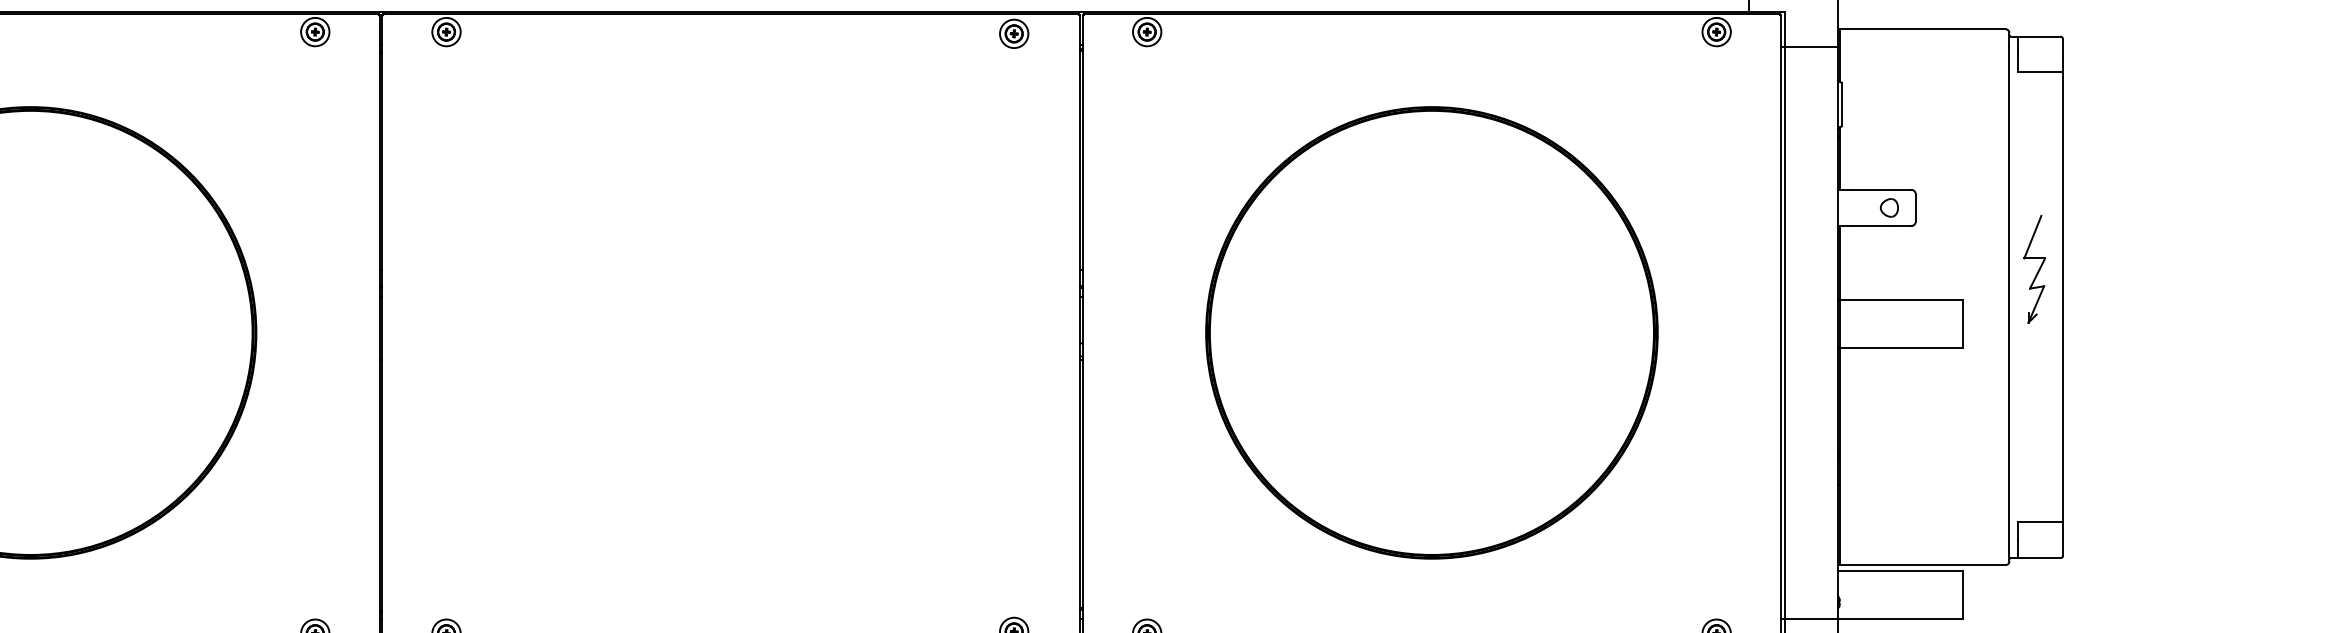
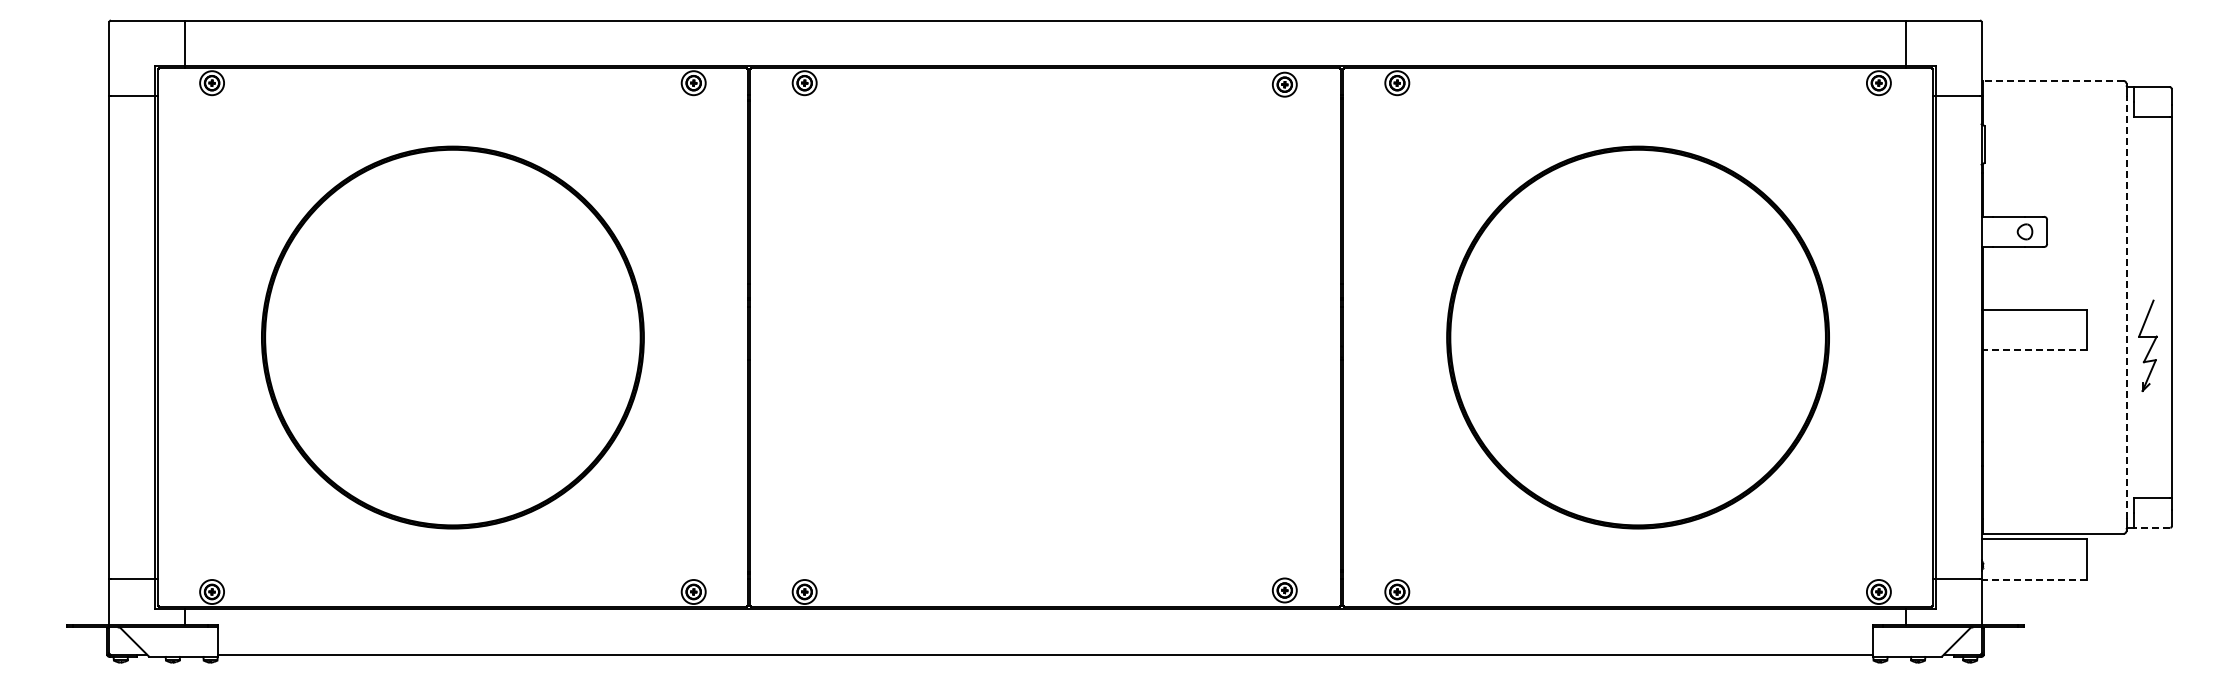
line: (1921, 28) -> (2052, 80), solid -> dashed
part: (2034, 268) -> (2147, 345), moved
line: (2009, 296) -> (2126, 306), solid -> dashed
line: (1900, 348) -> (2034, 350), solid -> dashed
line: (2038, 557) -> (2151, 527), solid -> dashed
line: (1900, 618) -> (2034, 579), solid -> dashed

